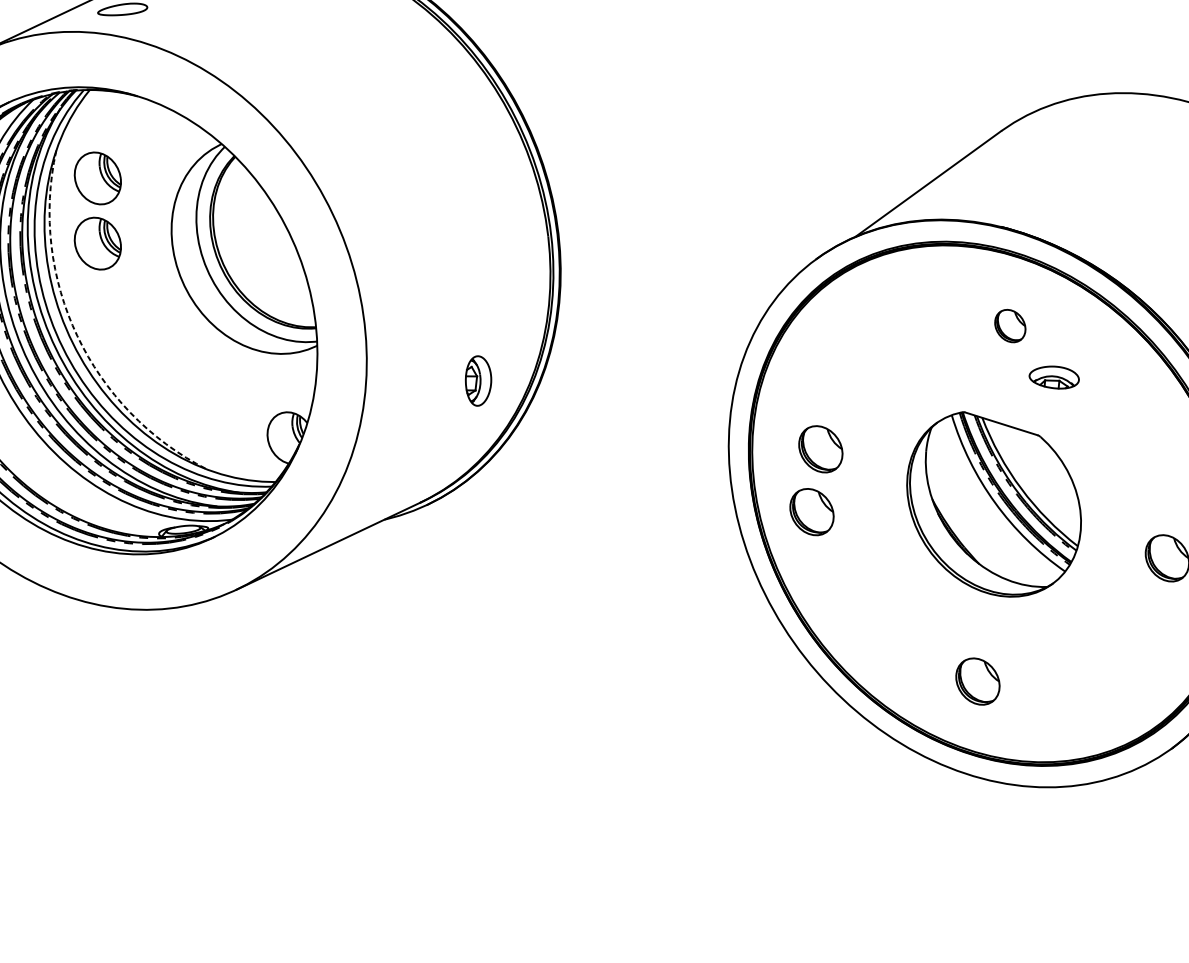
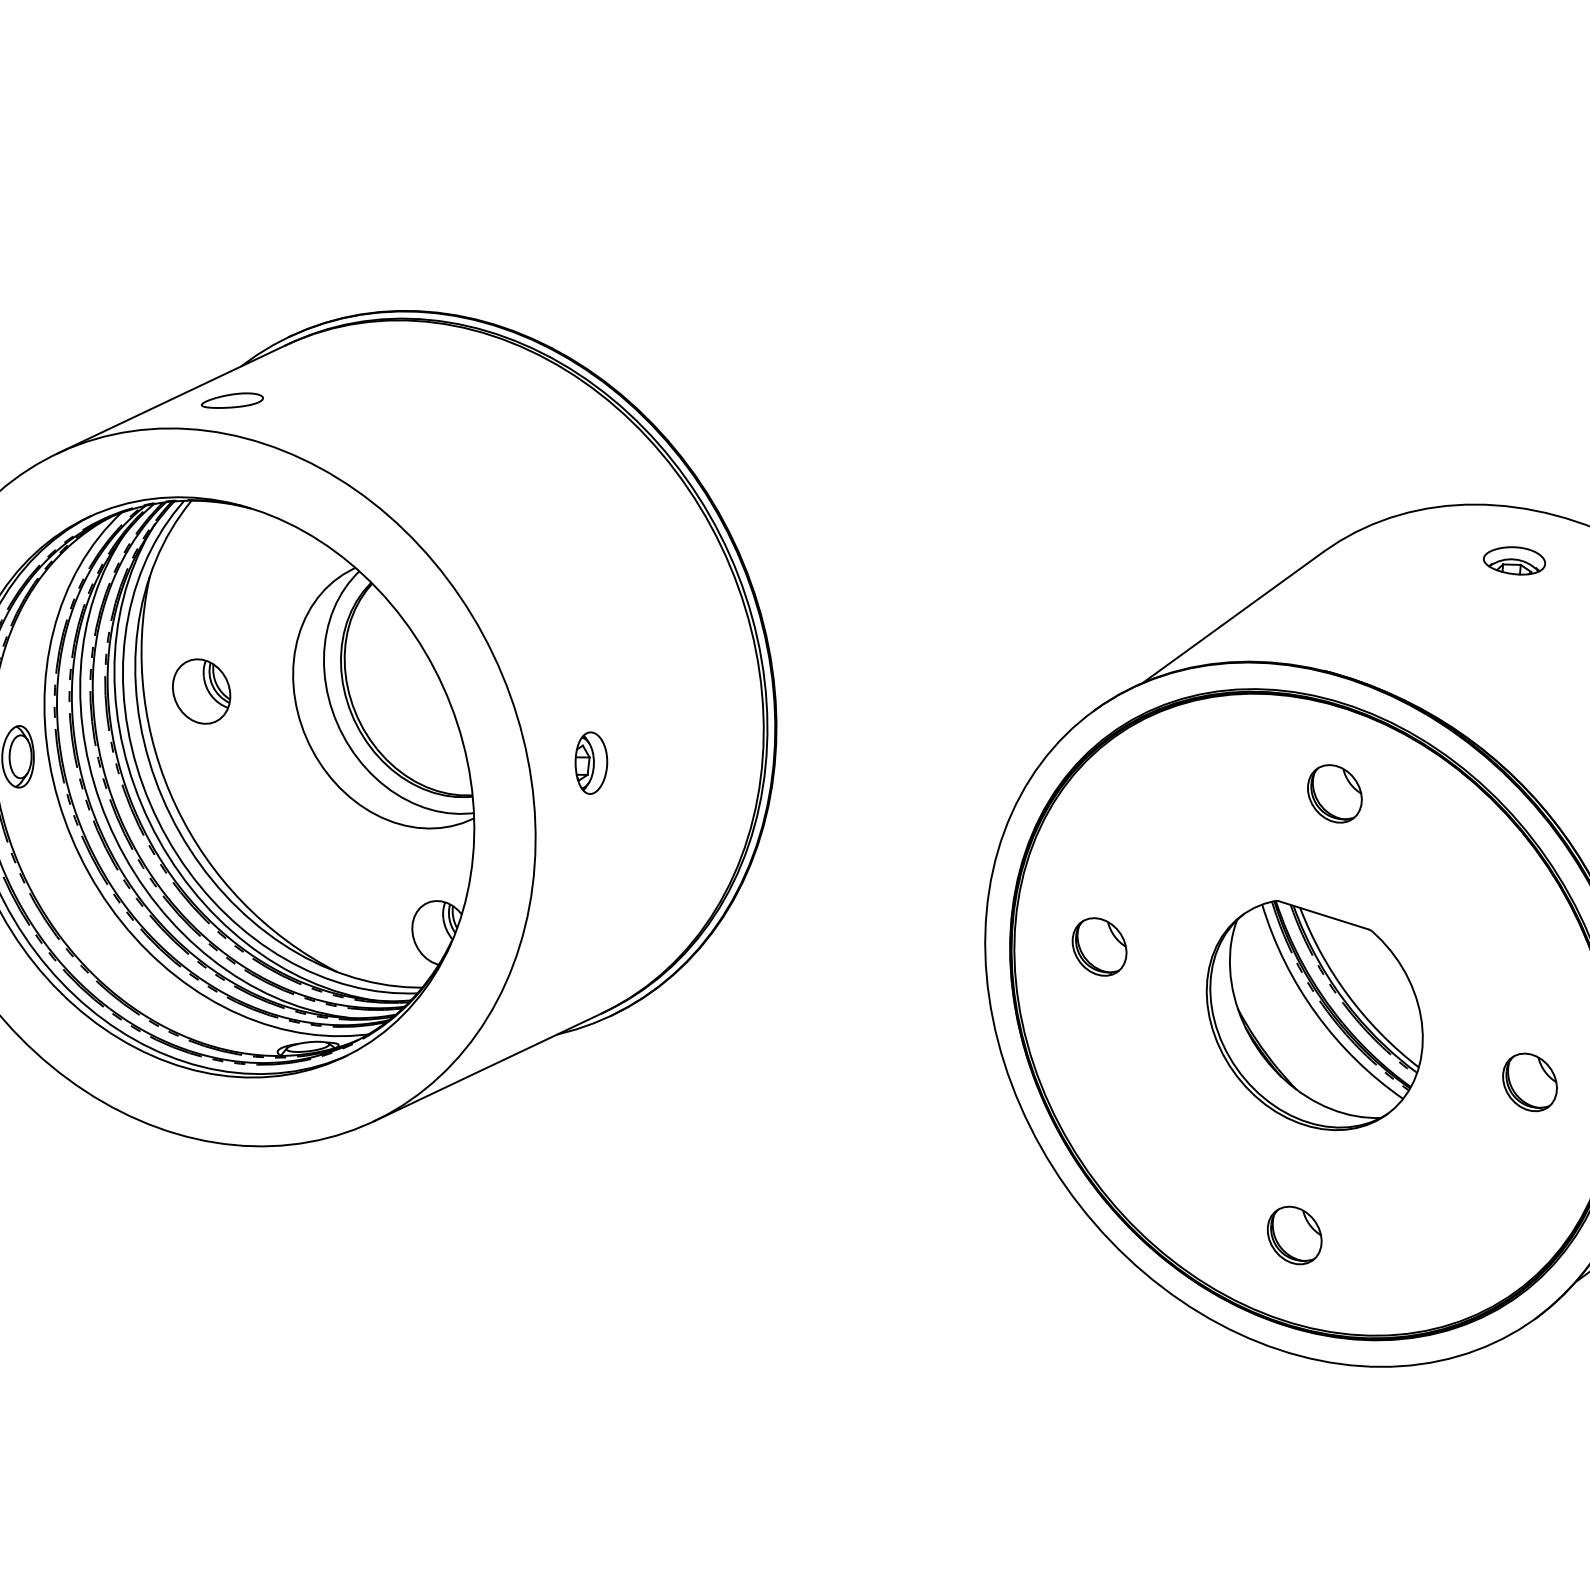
part: (97, 178) -> (201, 610), removed
part: (1009, 325) -> (1334, 793), size x1.43
arc: (77, 336) -> (176, 806), dashed -> solid
part: (1054, 377) -> (1514, 560), moved
part: (478, 380) -> (591, 762), moved
part: (811, 511) -> (1088, 1024), removed

